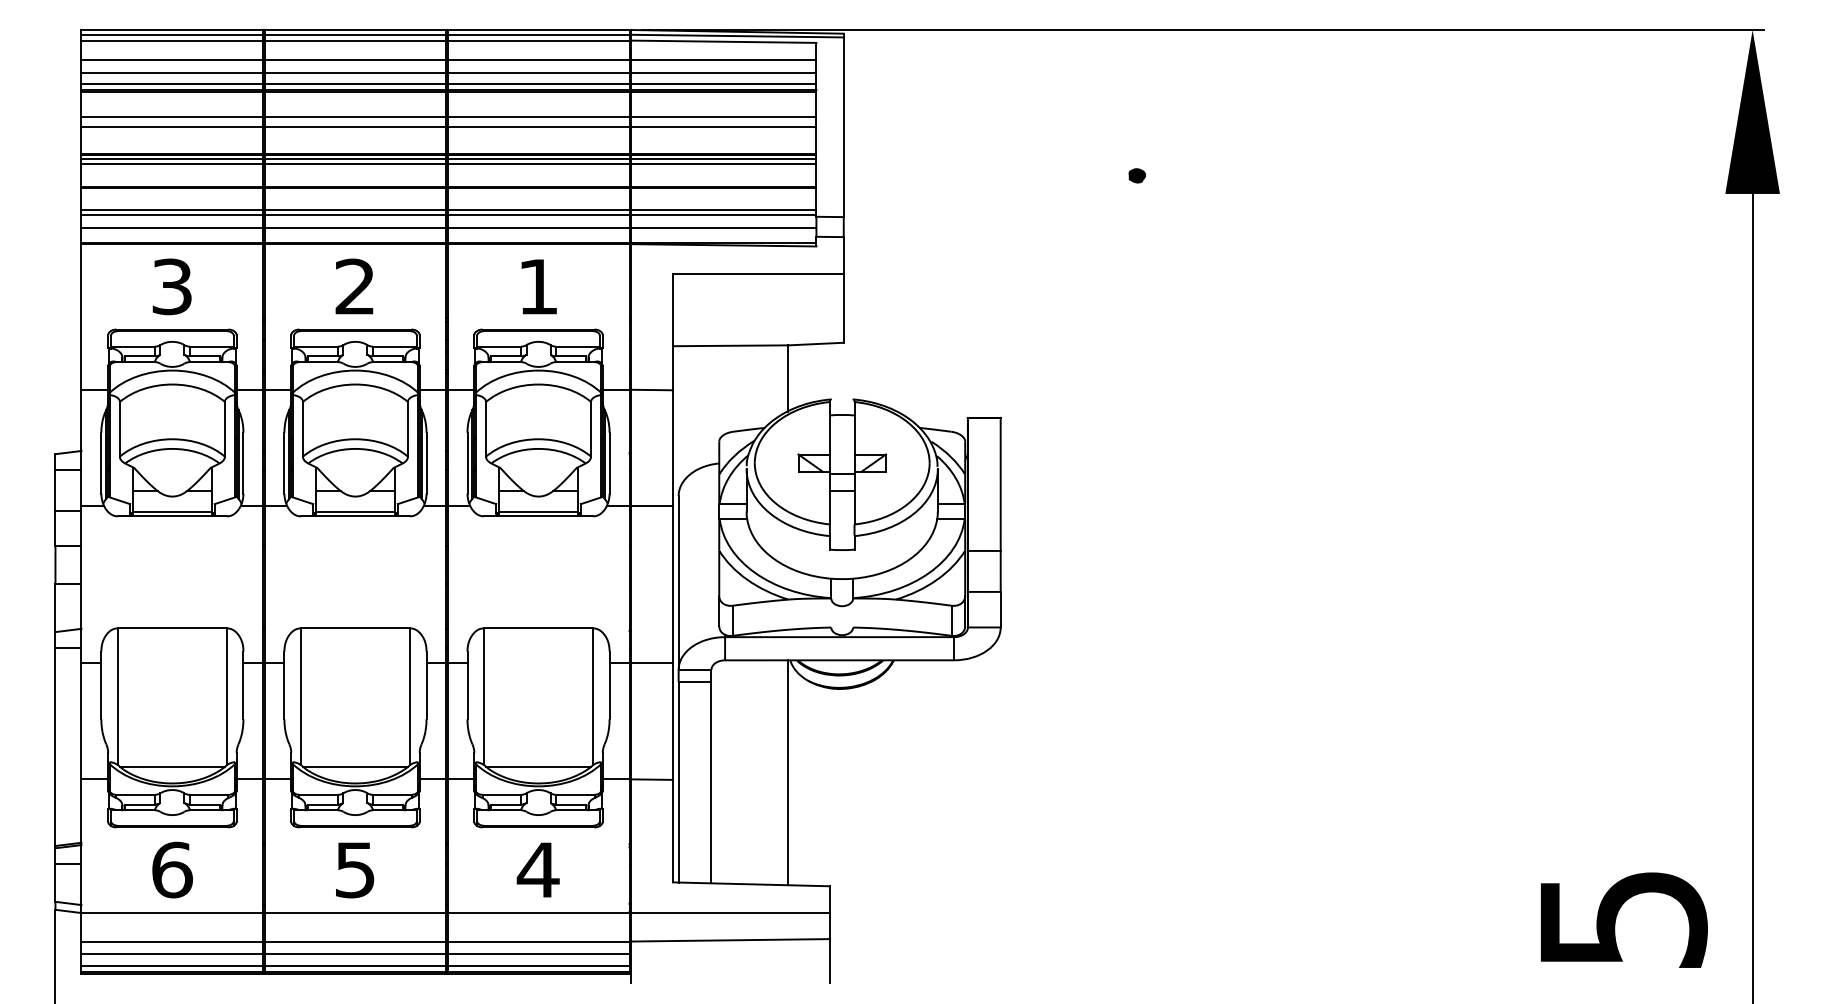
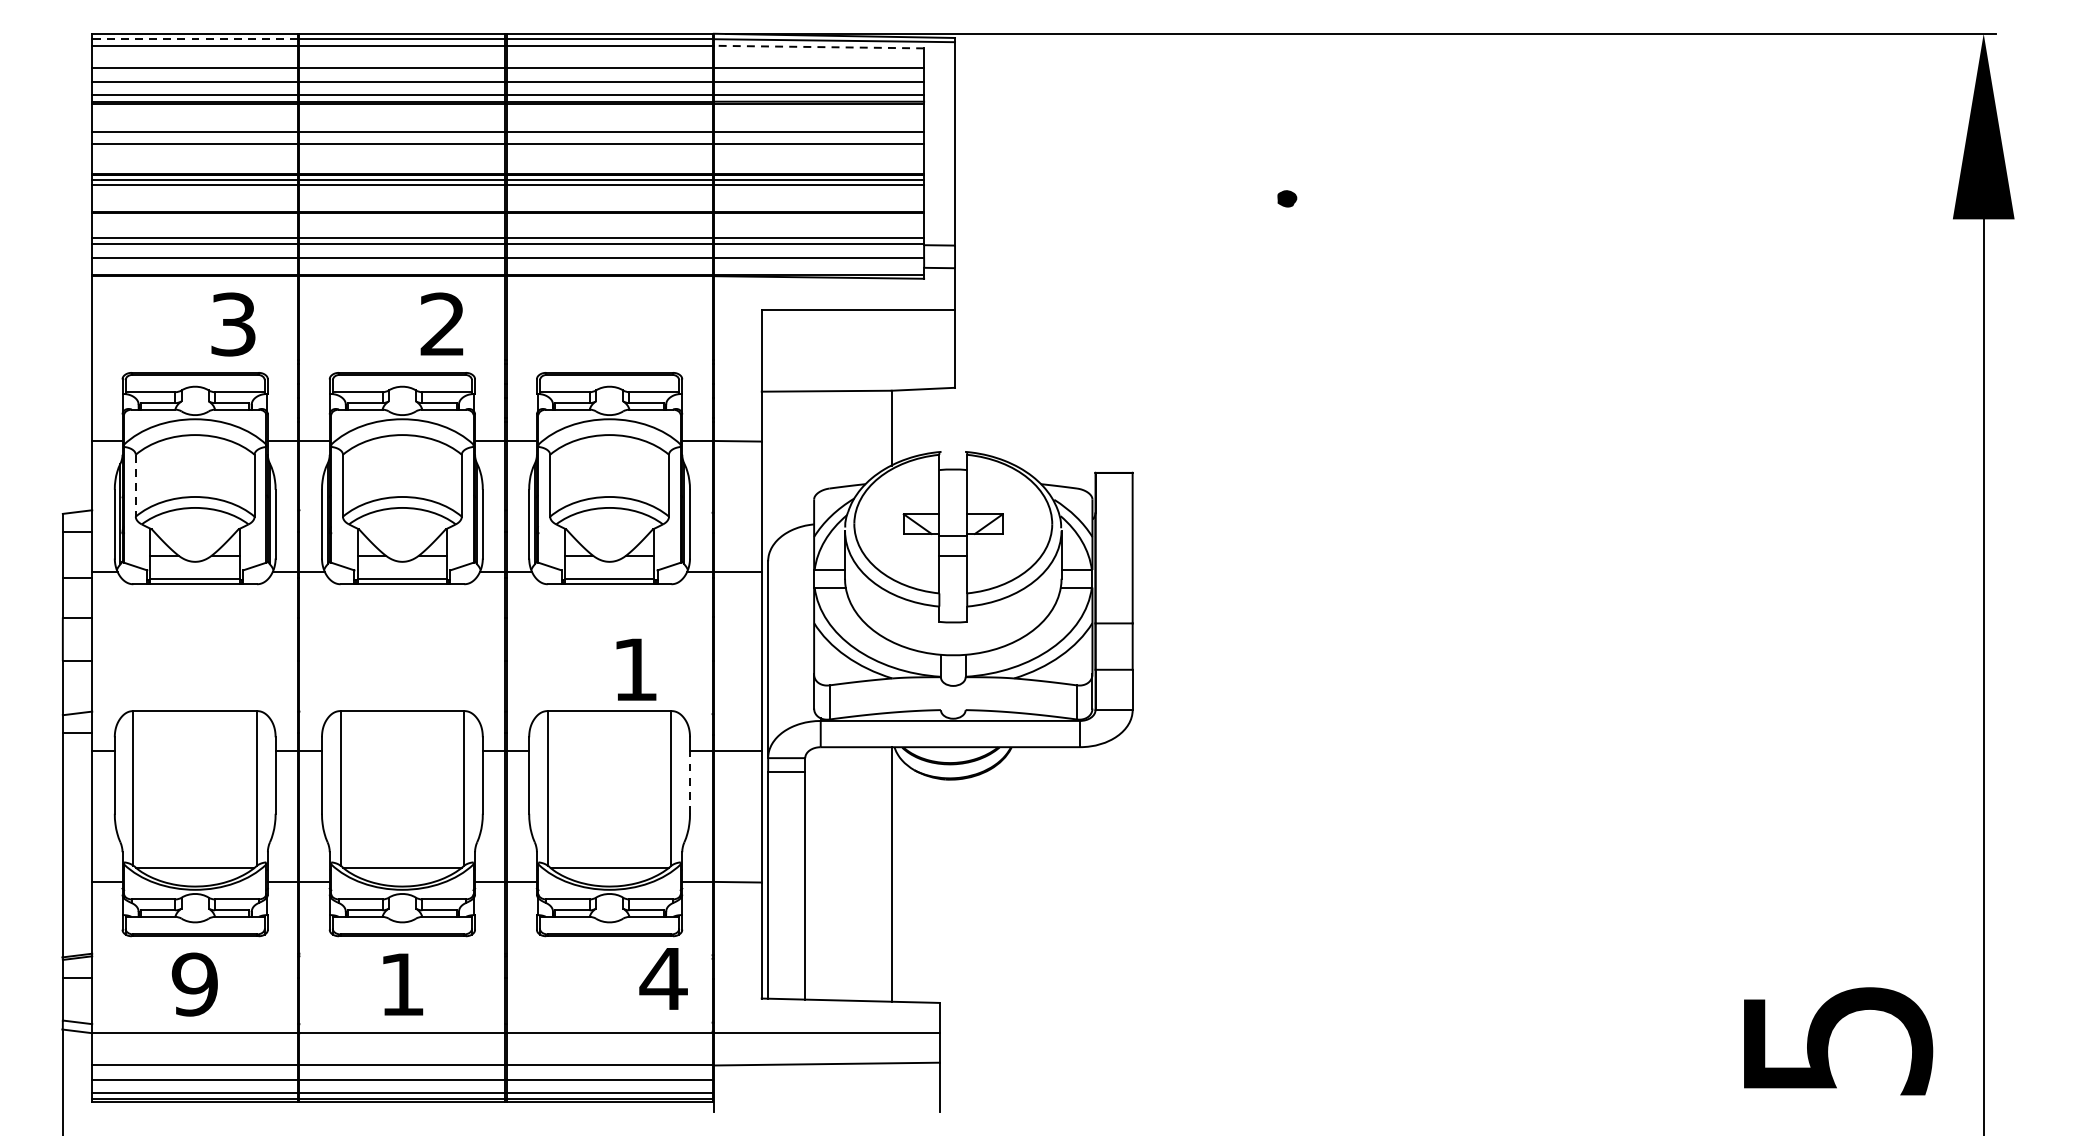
line: (172, 34) -> (195, 38), solid -> dashed
line: (723, 41) -> (818, 46), solid -> dashed
text: (171, 286) -> (232, 324), moved
text: (354, 286) -> (442, 324), moved
text: (538, 286) -> (635, 669), moved
line: (119, 429) -> (135, 485), solid -> dashed
line: (609, 691) -> (689, 782), solid -> dashed
text: (171, 869) -> (194, 983), 6 -> 9
text: (537, 869) -> (662, 978), moved
text: (355, 870) -> (402, 985), 5 -> 1

